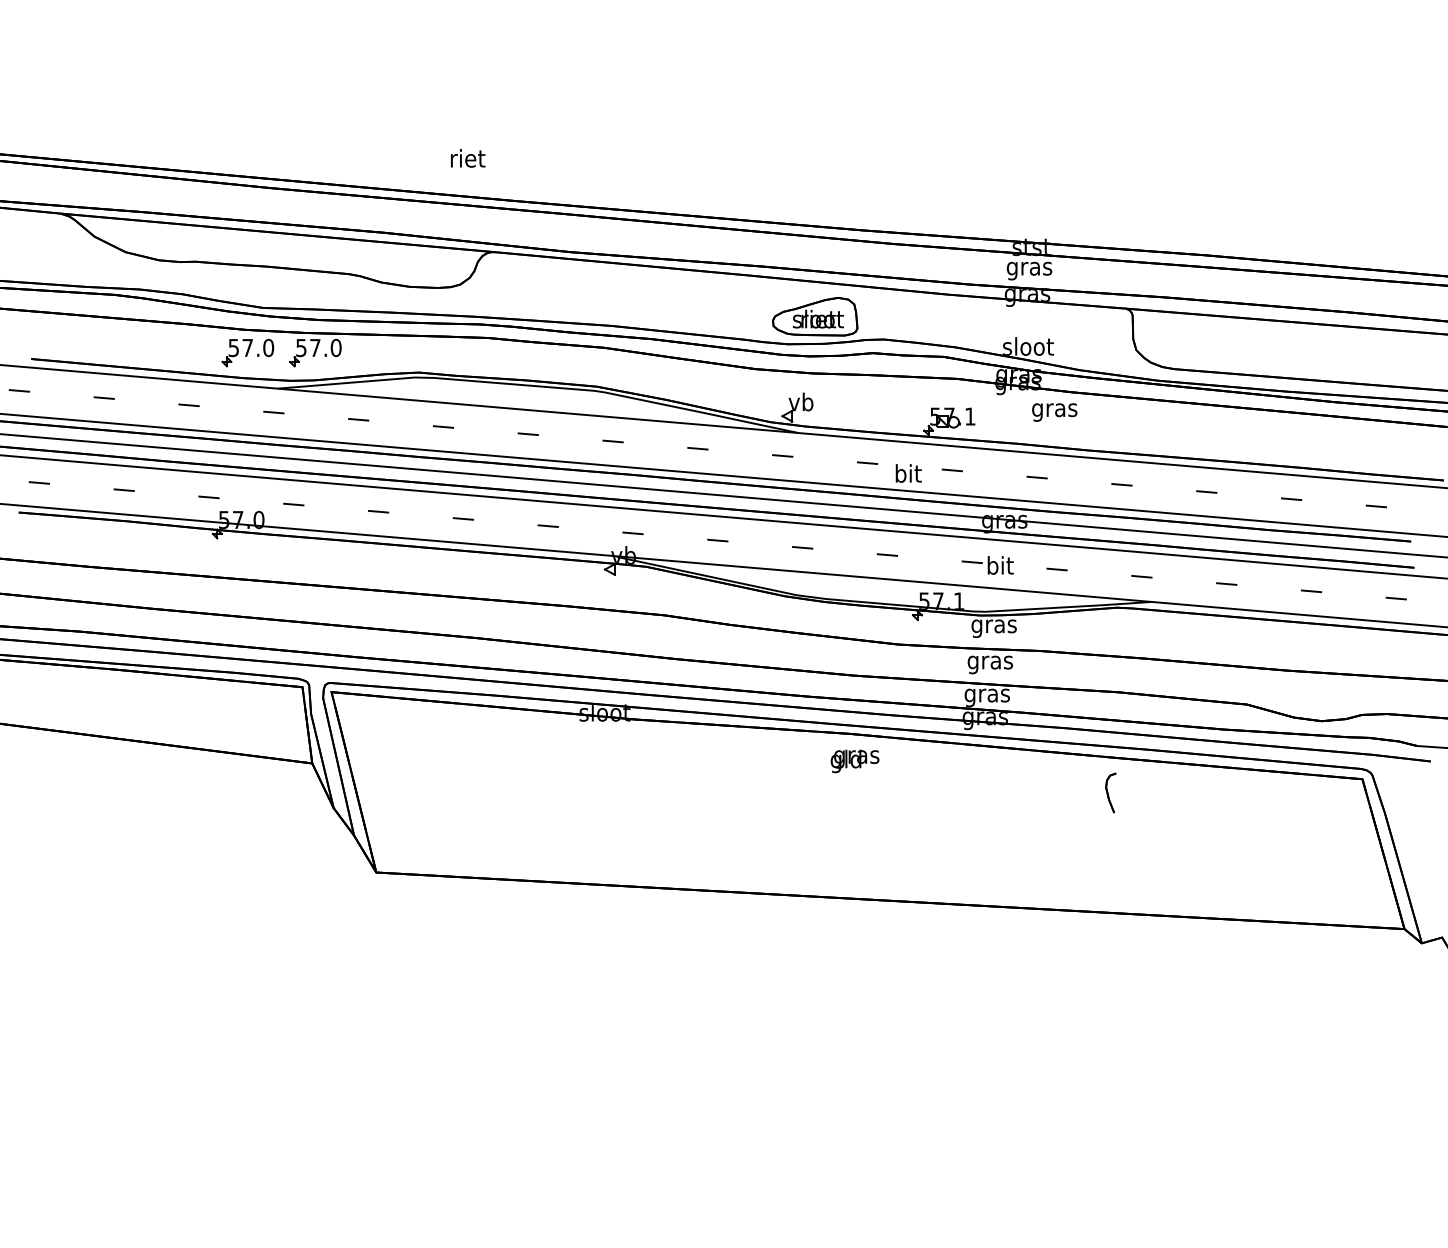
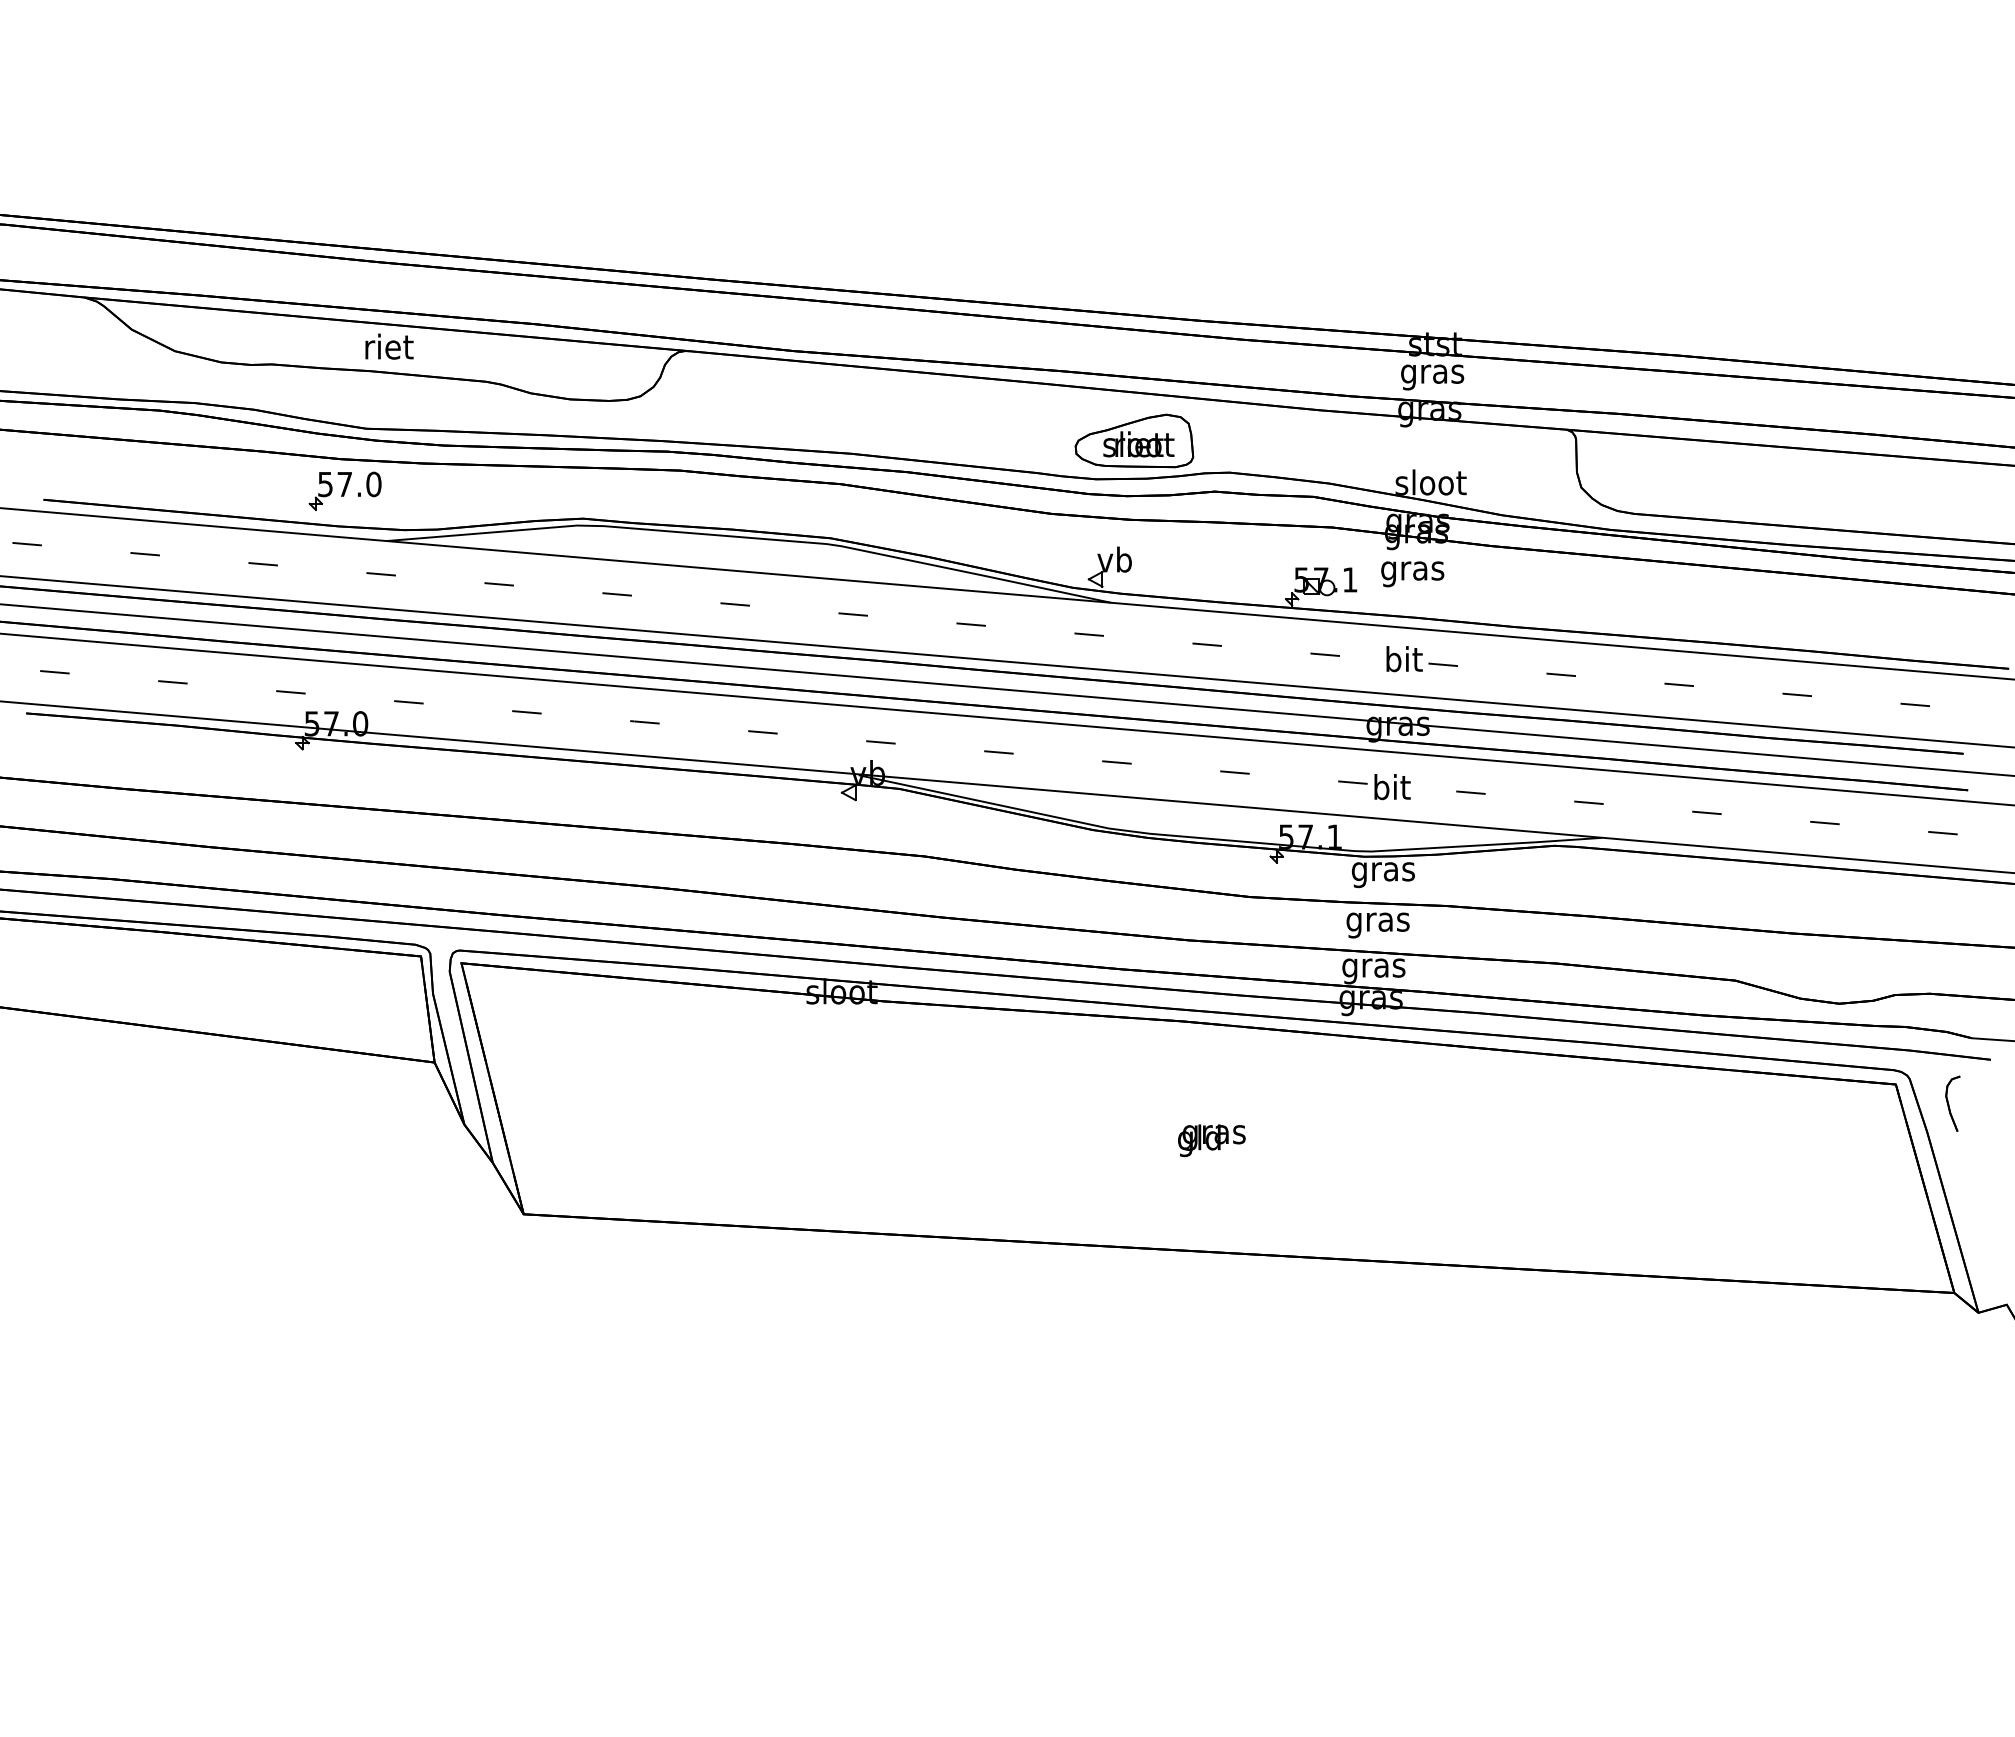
text: (468, 158) -> (389, 346), moved
part: (315, 352) -> (438, 490), removed
text: (1054, 412) -> (1412, 574), moved
text: (908, 473) -> (1404, 659), moved
text: (854, 761) -> (1211, 1140), moved
part: (1110, 792) -> (1952, 1103), moved

